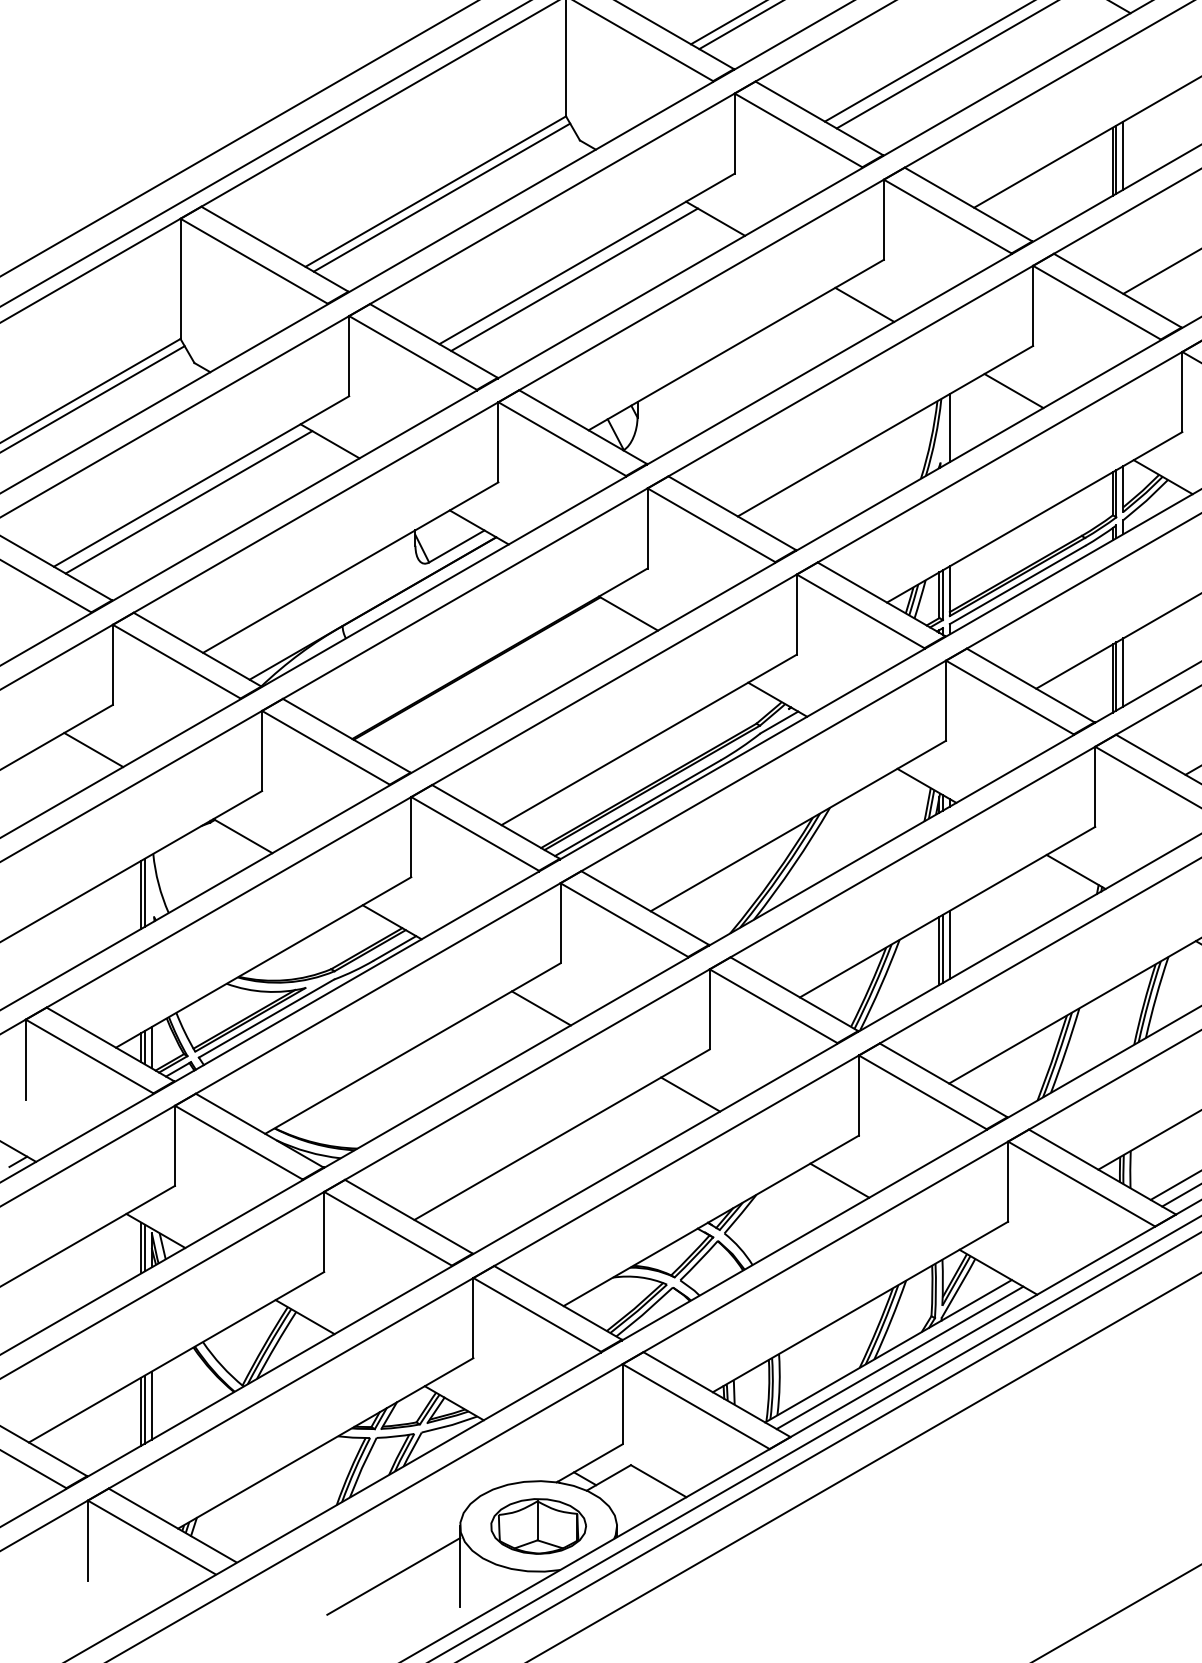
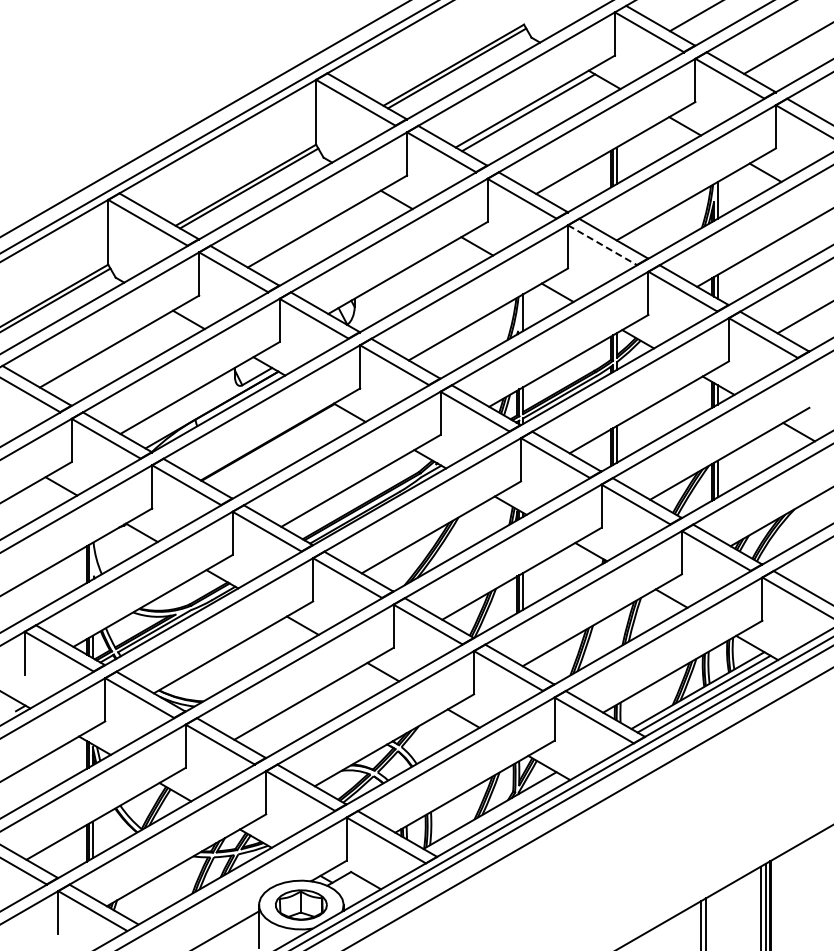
line: (574, 279) -> (320, 232), removed
line: (1097, 303) -> (602, 245), solid -> dashed
line: (188, 501) -> (112, 352), removed
line: (898, 1356) -> (495, 813), removed

